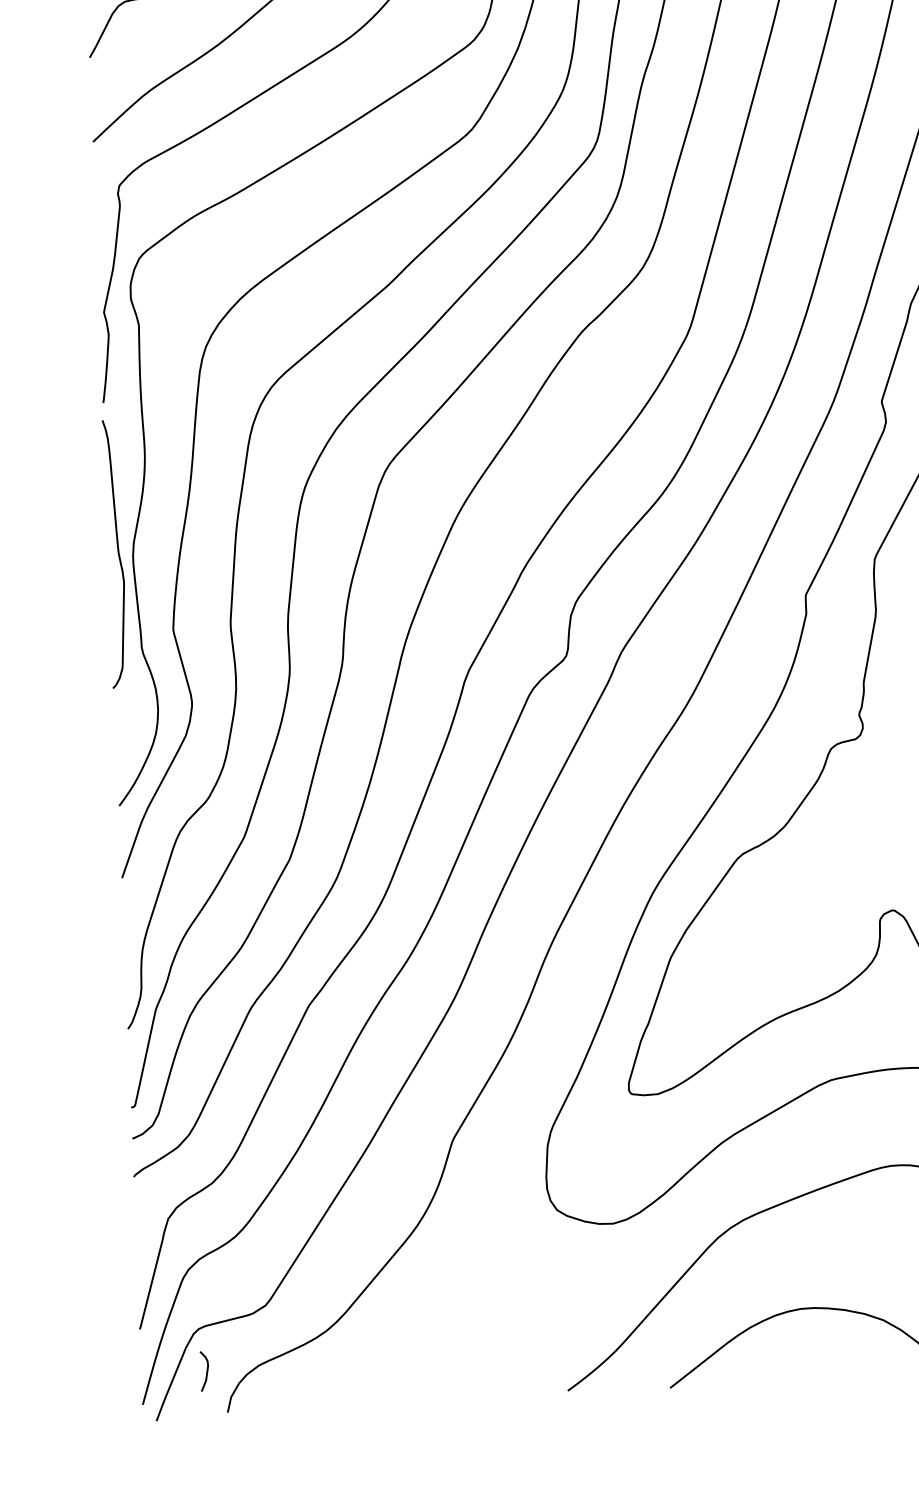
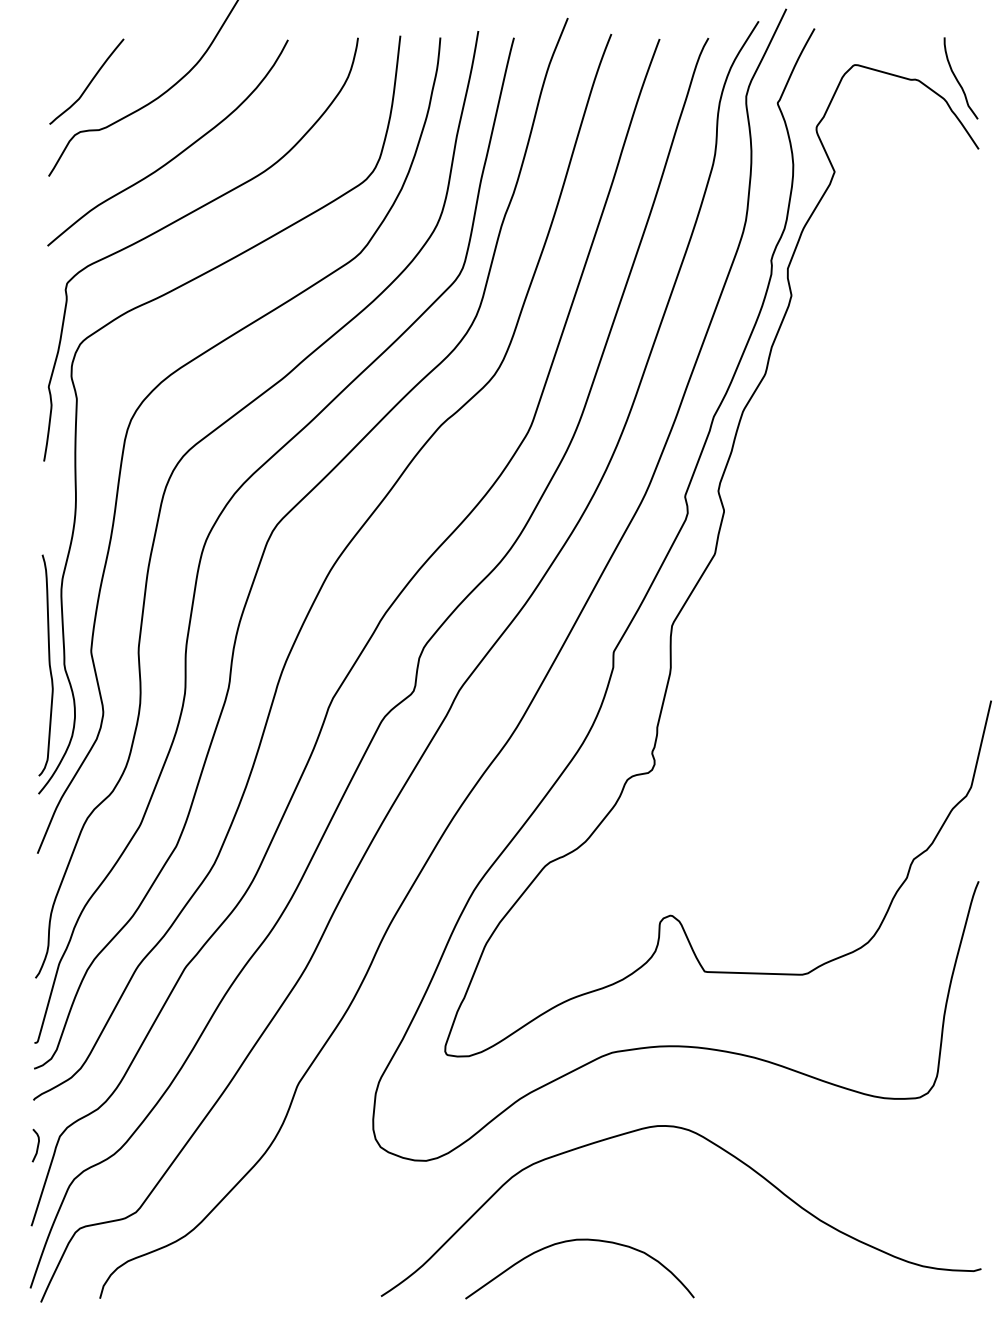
curve: (117, 552) -> (48, 664), moved
curve: (206, 1371) -> (37, 1145), moved

